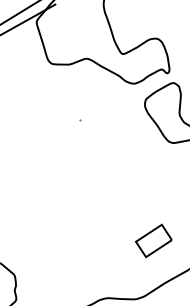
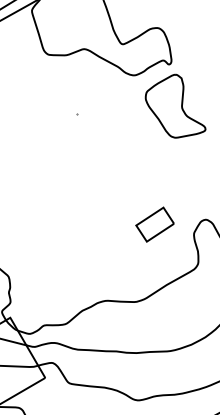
part: (153, 240) -> (154, 224), moved

